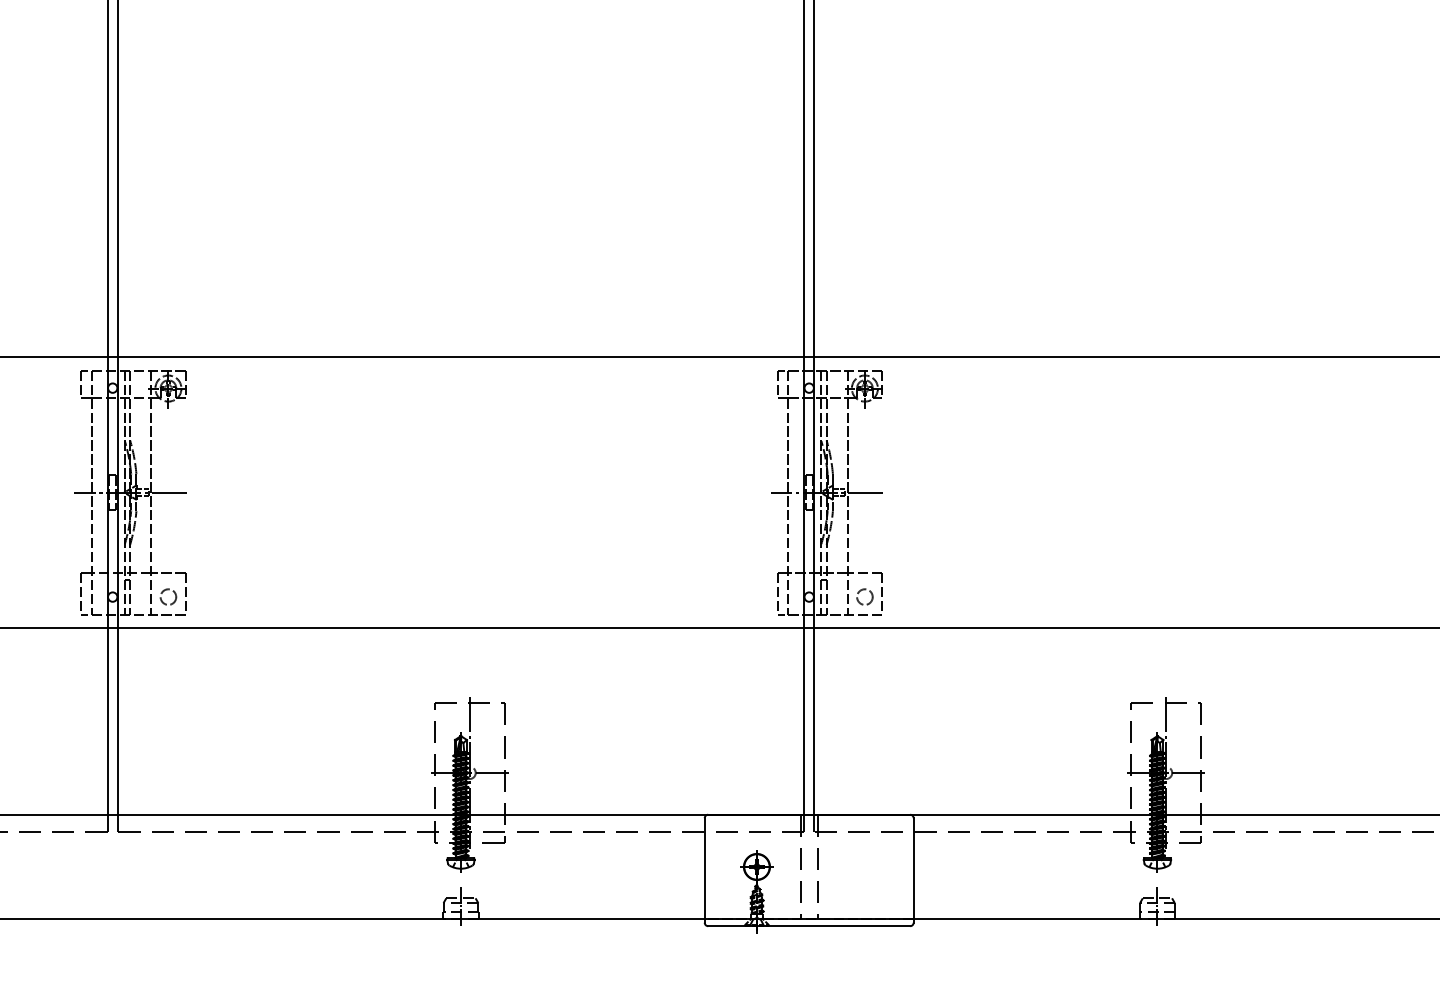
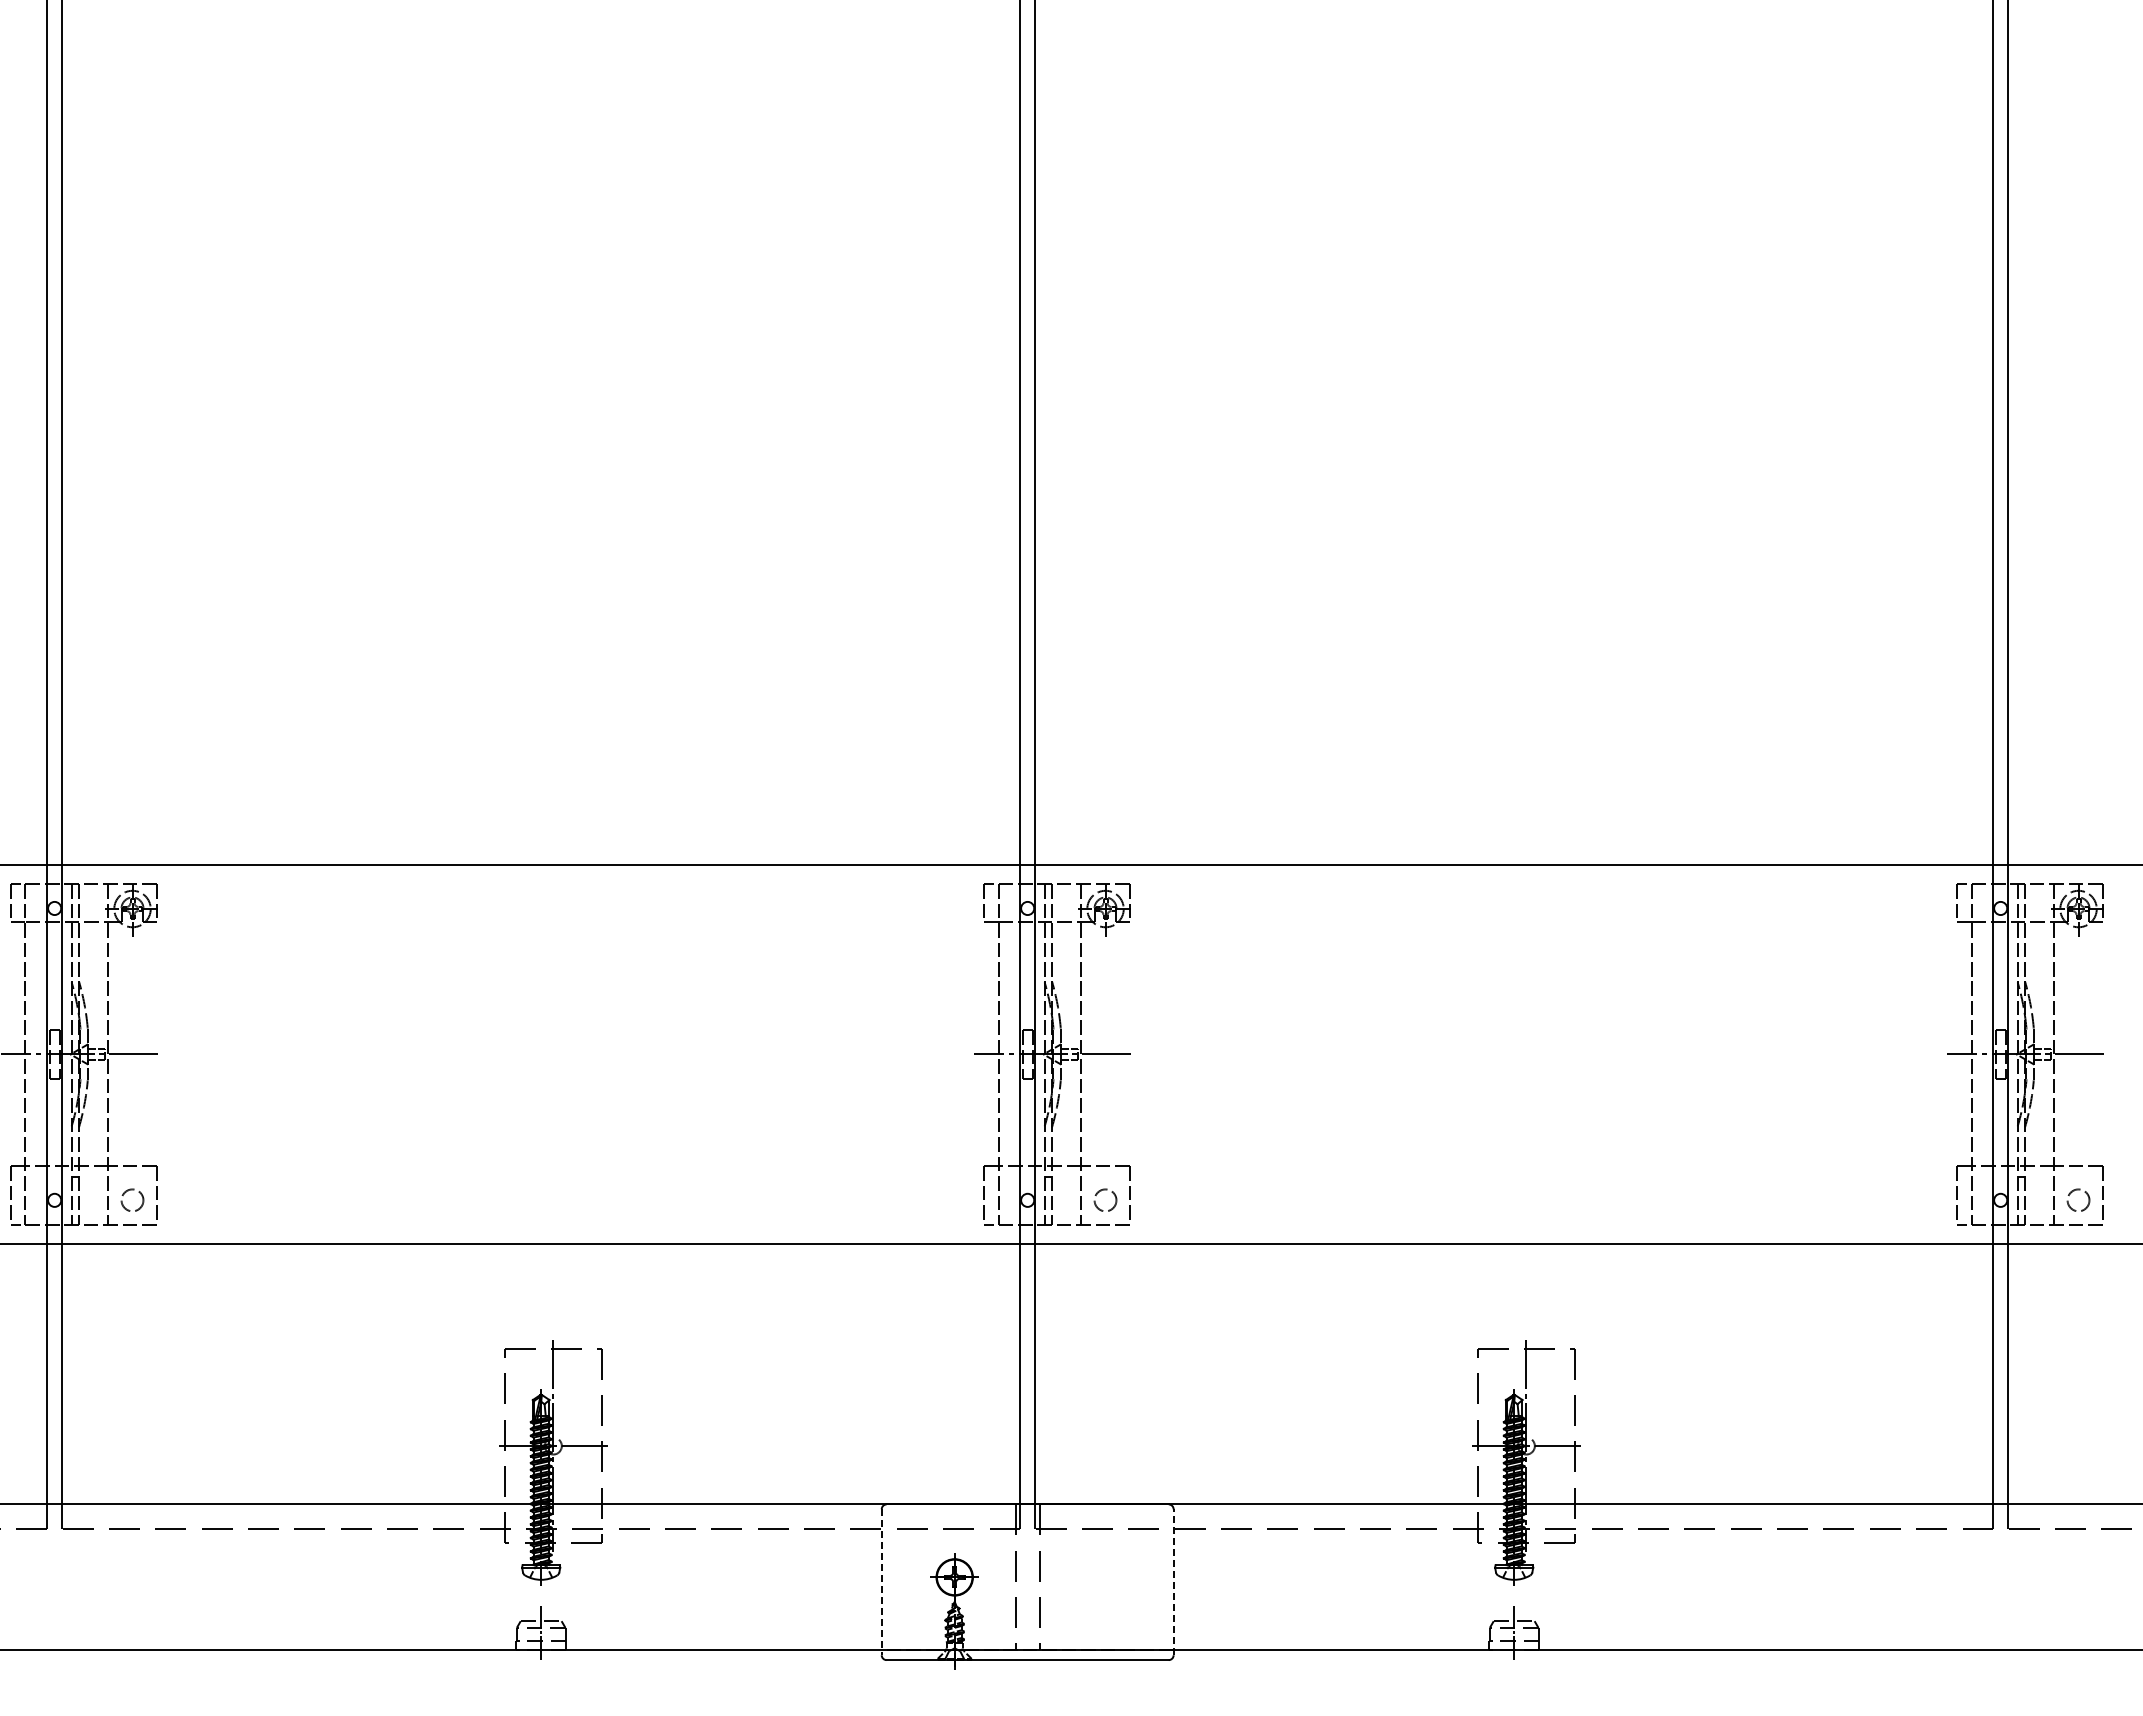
line: (704, 870) -> (881, 1582), solid -> dashed
line: (913, 870) -> (1173, 1582), solid -> dashed

